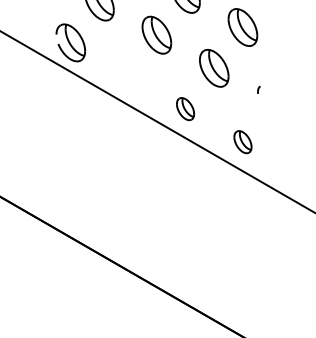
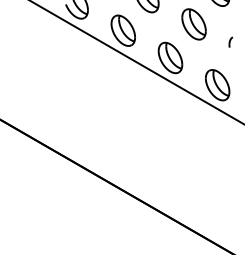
part: (128, 75) -> (123, 30), added
part: (258, 89) -> (230, 41), size x1.67
part: (185, 108) -> (170, 57), size x1.67
part: (242, 141) -> (217, 84), size x1.67

